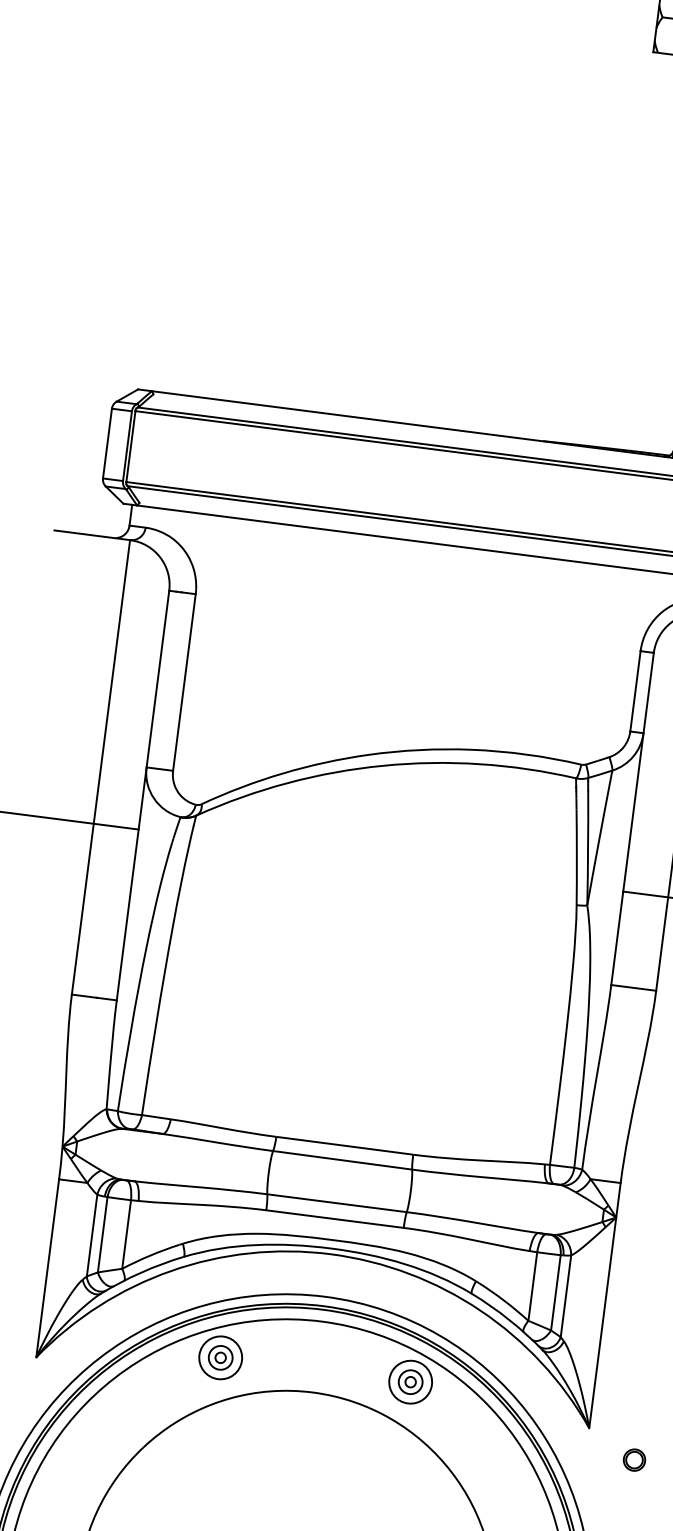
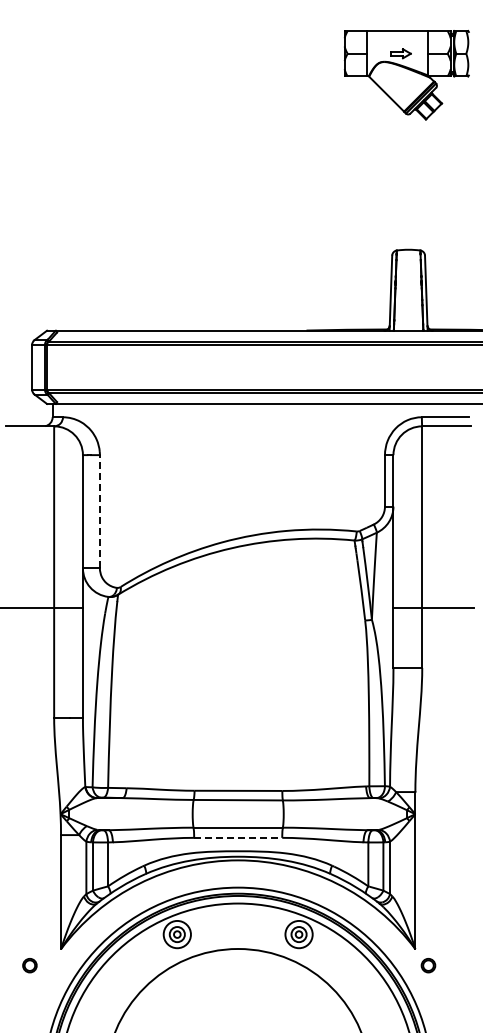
line: (183, 682) -> (99, 511), solid -> dashed
line: (335, 1218) -> (238, 837), solid -> dashed
part: (634, 1459) -> (428, 965), moved

